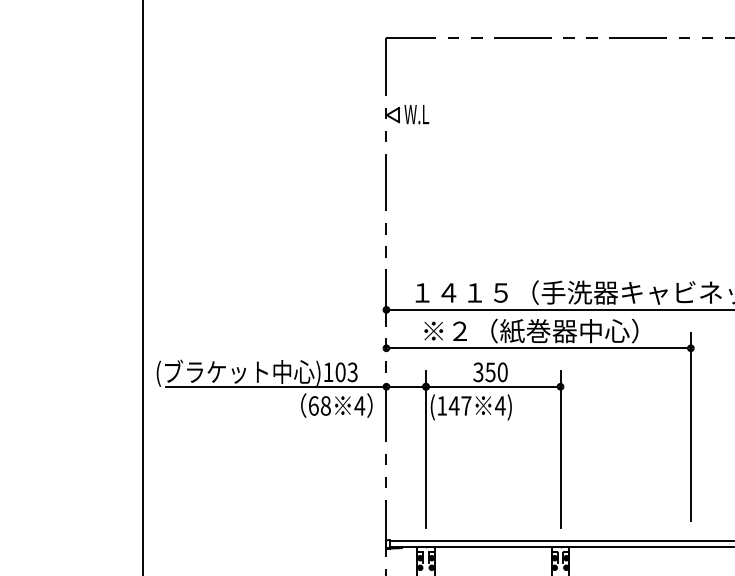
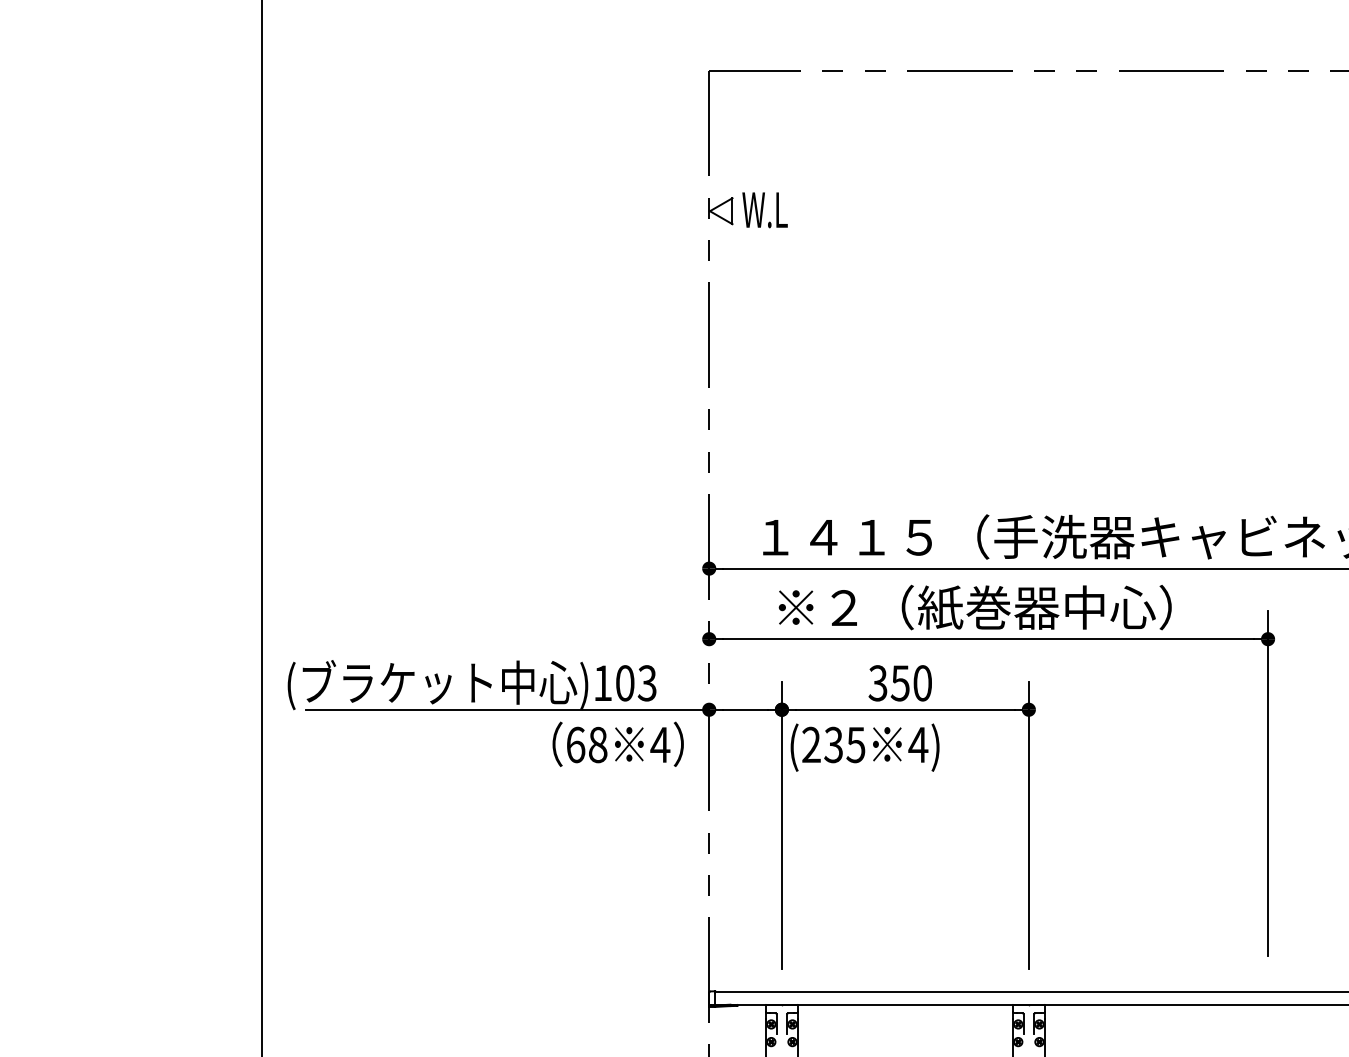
text: (454, 405) -> (834, 744), (147 -> (235

